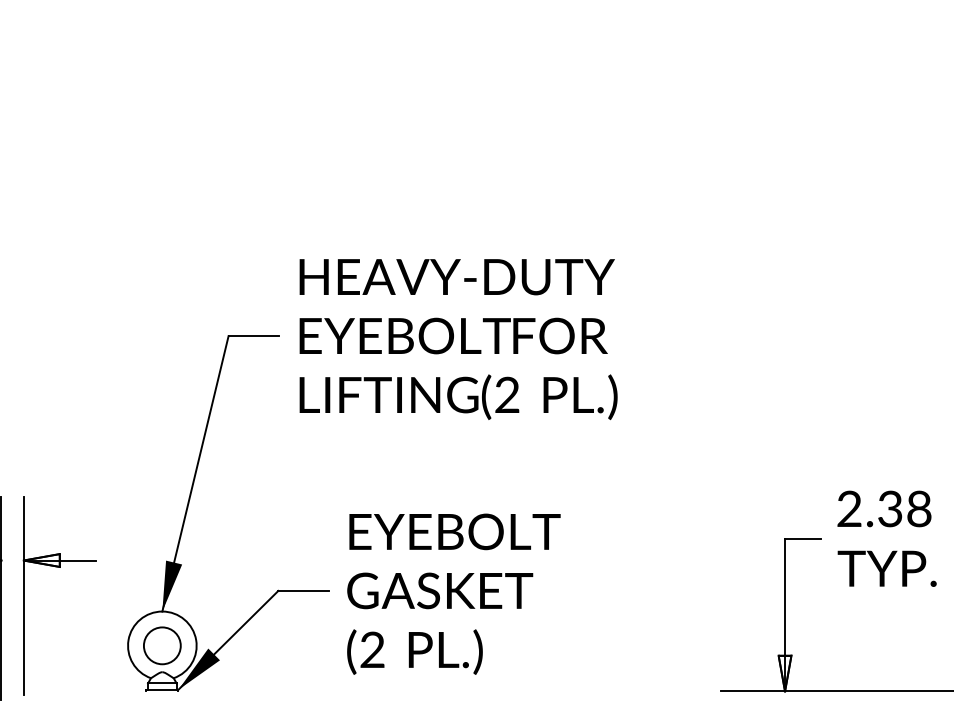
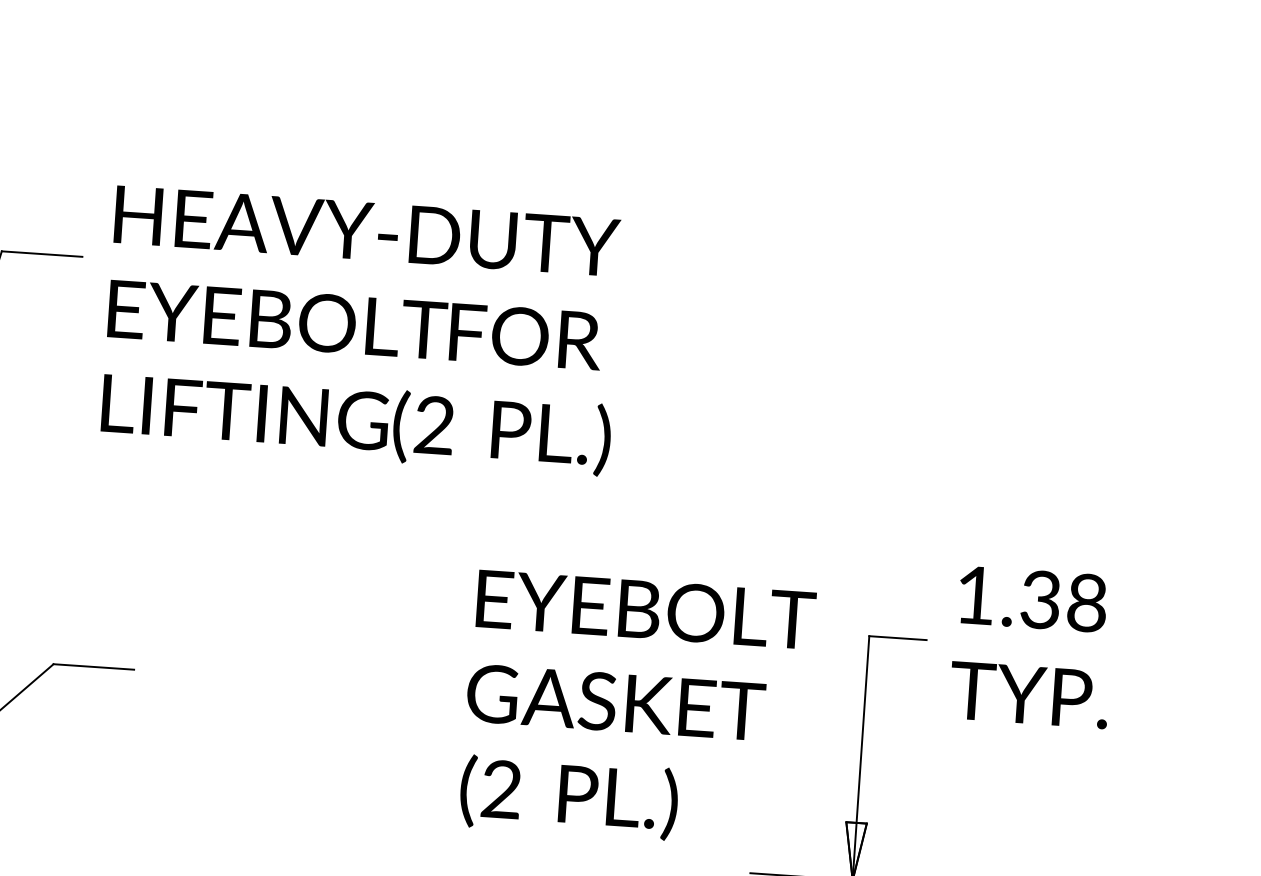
text: (458, 339) -> (362, 331), moved
text: (849, 508) -> (975, 594), 2.38 -> 1.38
text: (453, 593) -> (637, 708), moved

